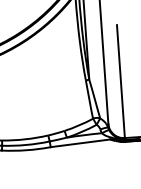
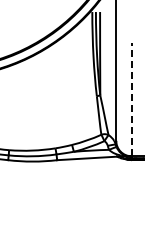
line: (120, 81) -> (131, 99), solid -> dashed

